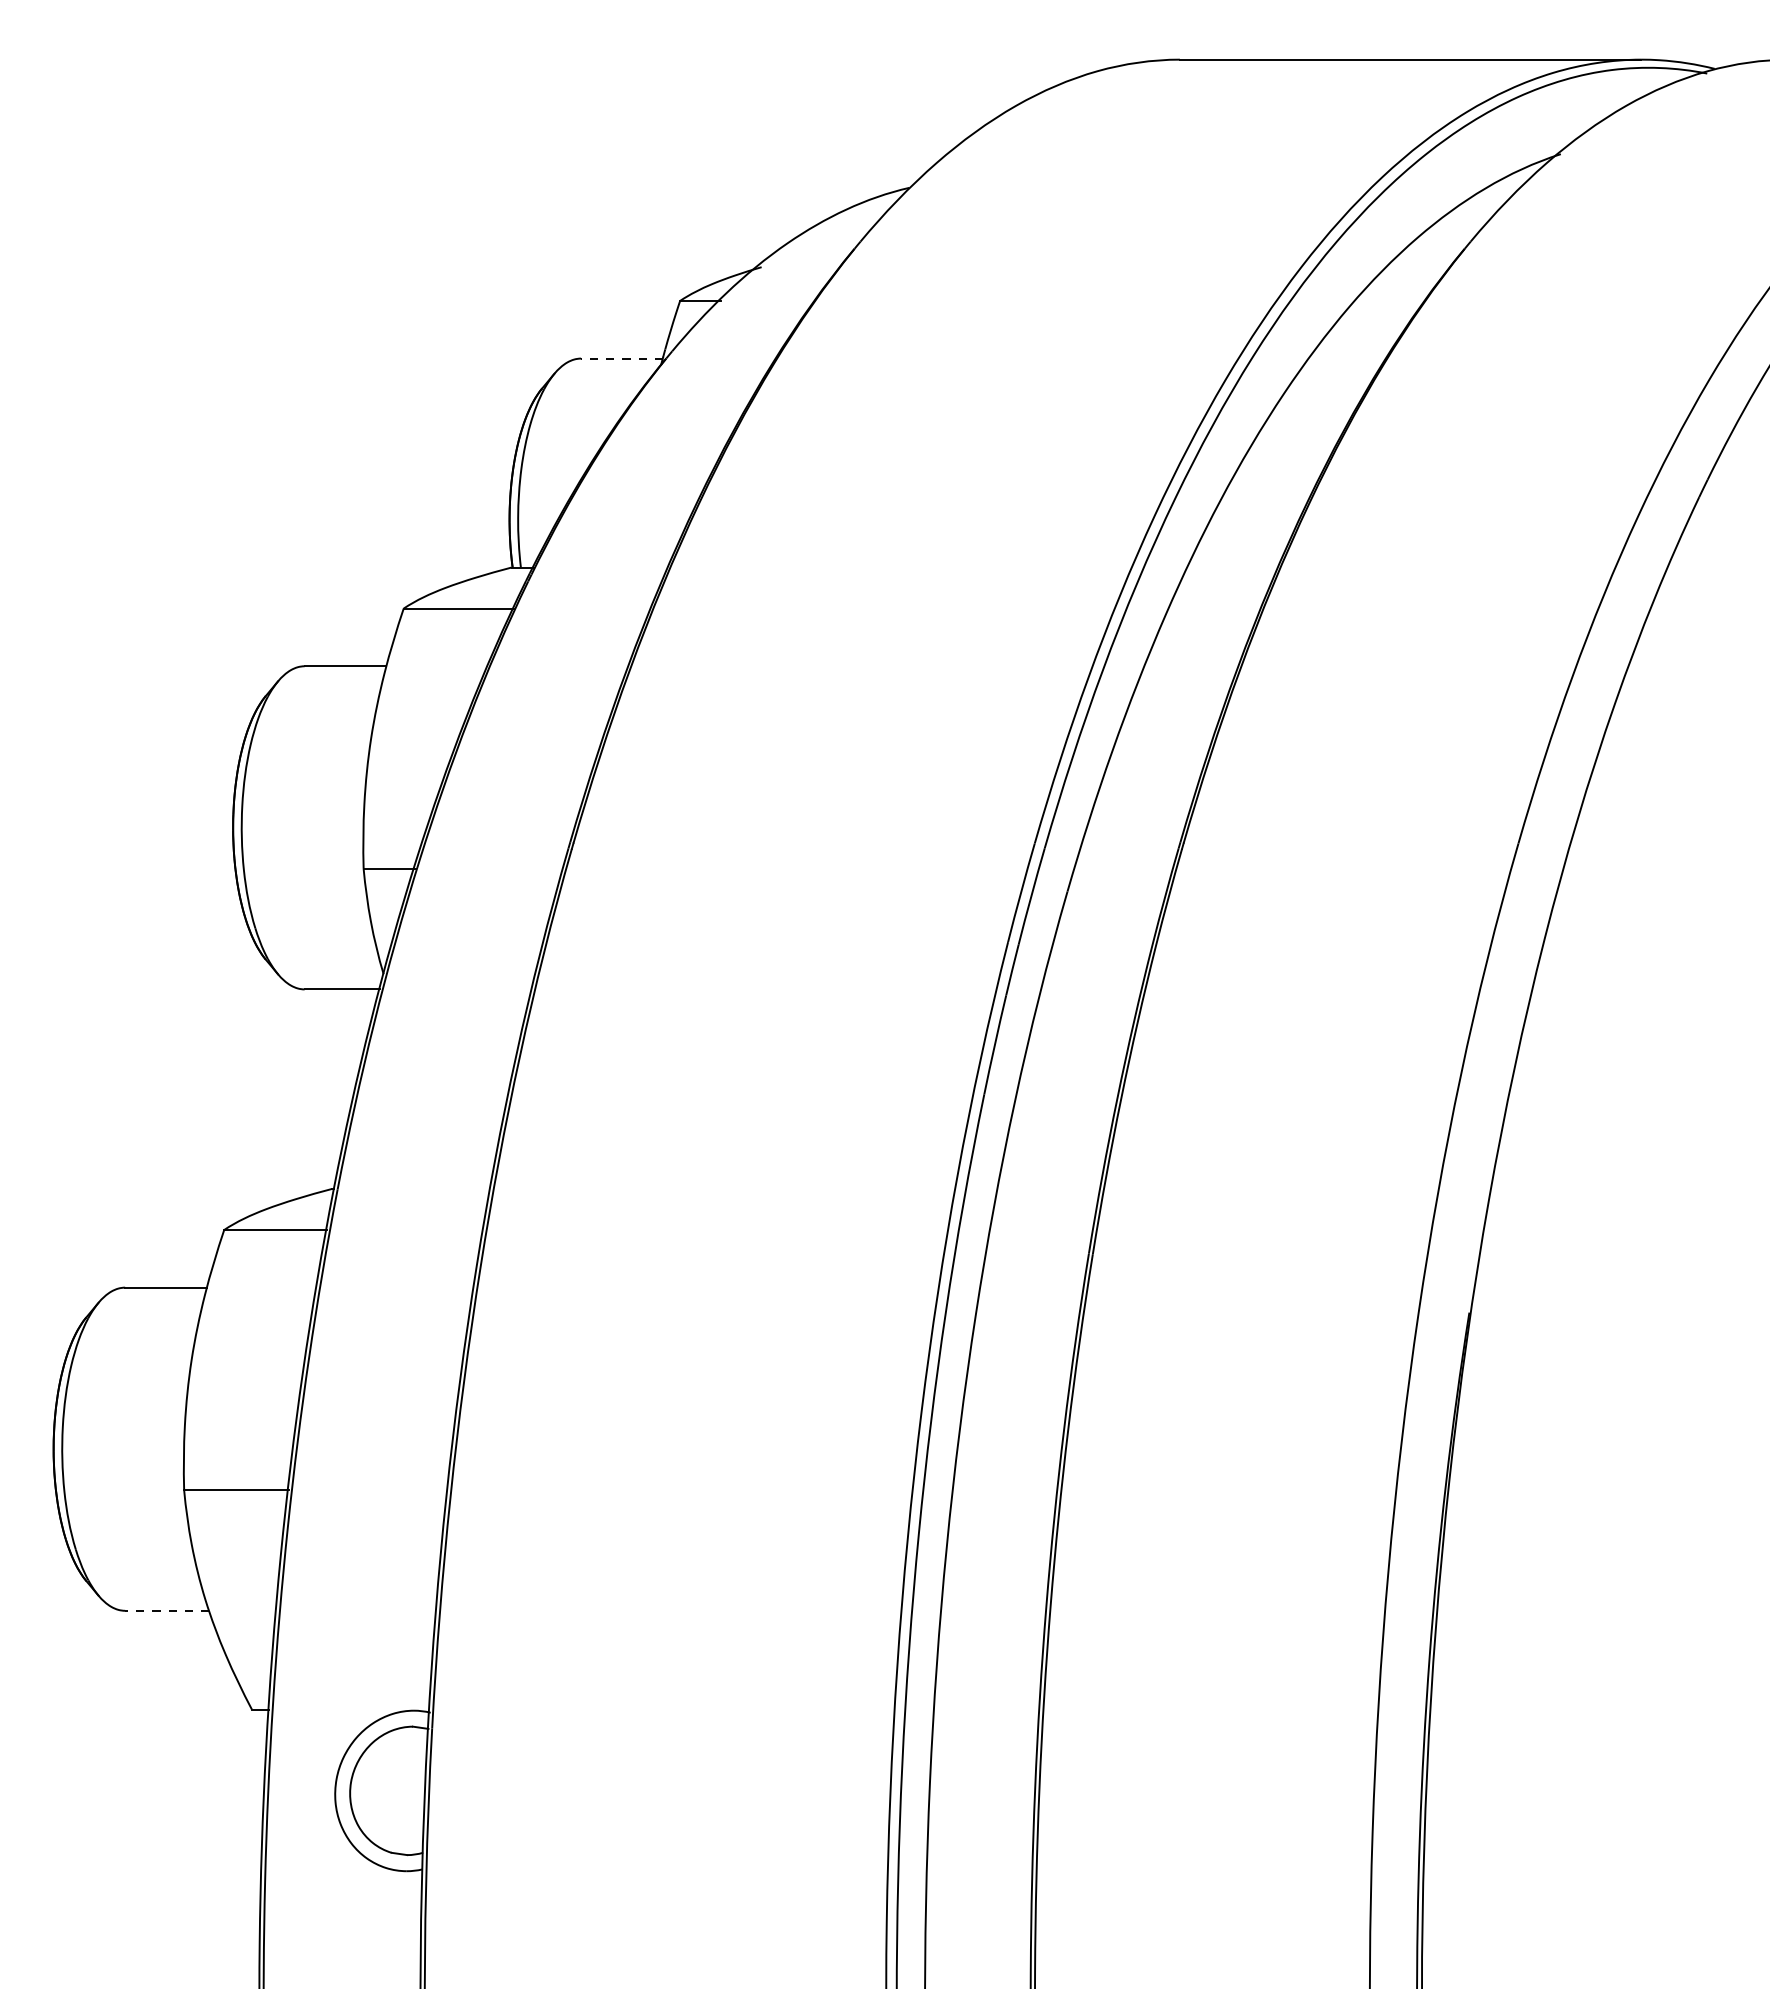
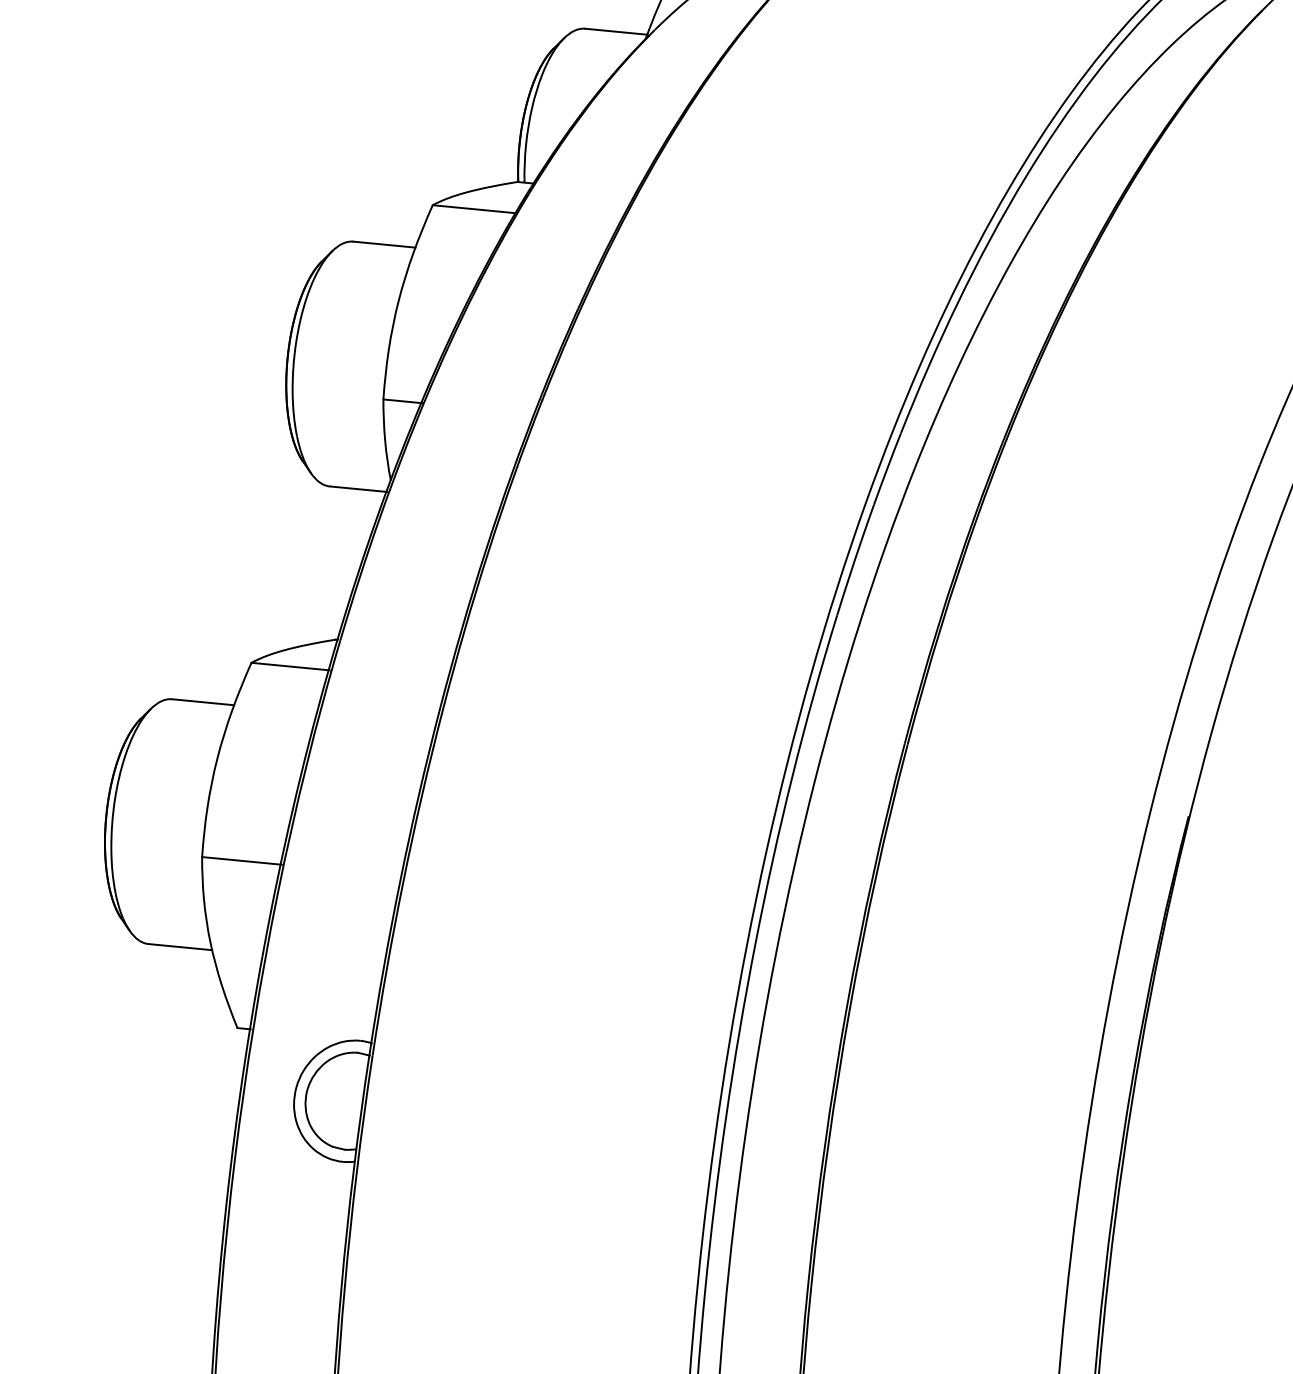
line: (621, 358) -> (615, 31), dashed -> solid
line: (167, 1610) -> (180, 946), dashed -> solid

